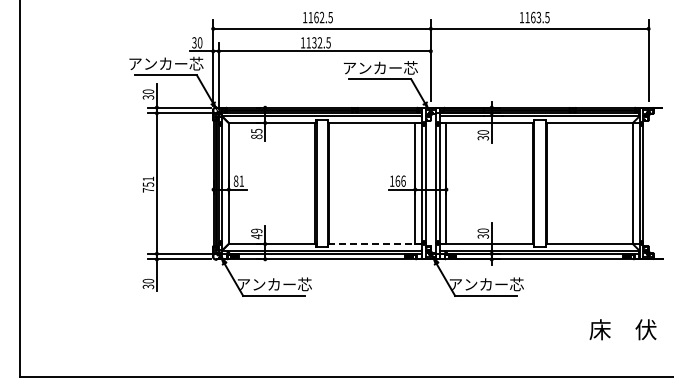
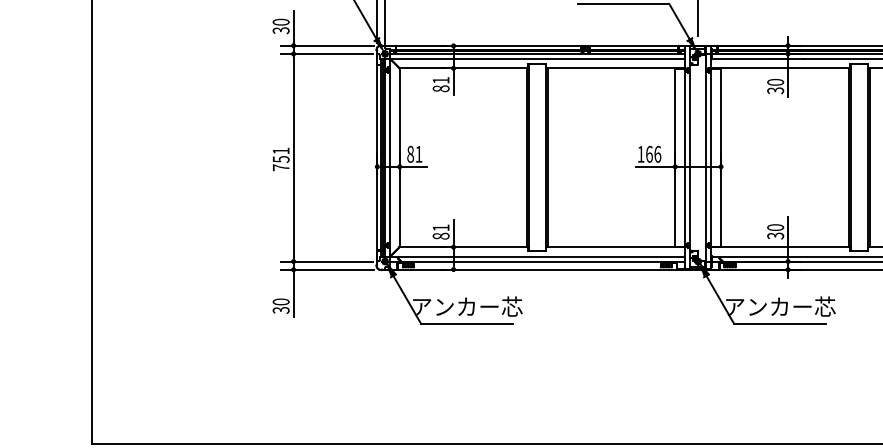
text: (256, 130) -> (440, 79), 85 -> 81
text: (256, 233) -> (440, 231), 49 -> 81
line: (375, 244) -> (616, 247), dashed -> solid

